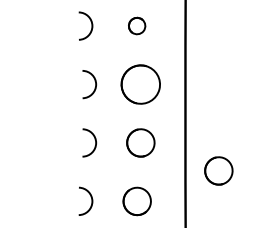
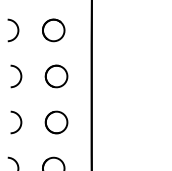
part: (136, 25) -> (53, 29), size x1.67
part: (140, 84) -> (56, 76), size x0.71
part: (218, 170) -> (117, 144), removed

